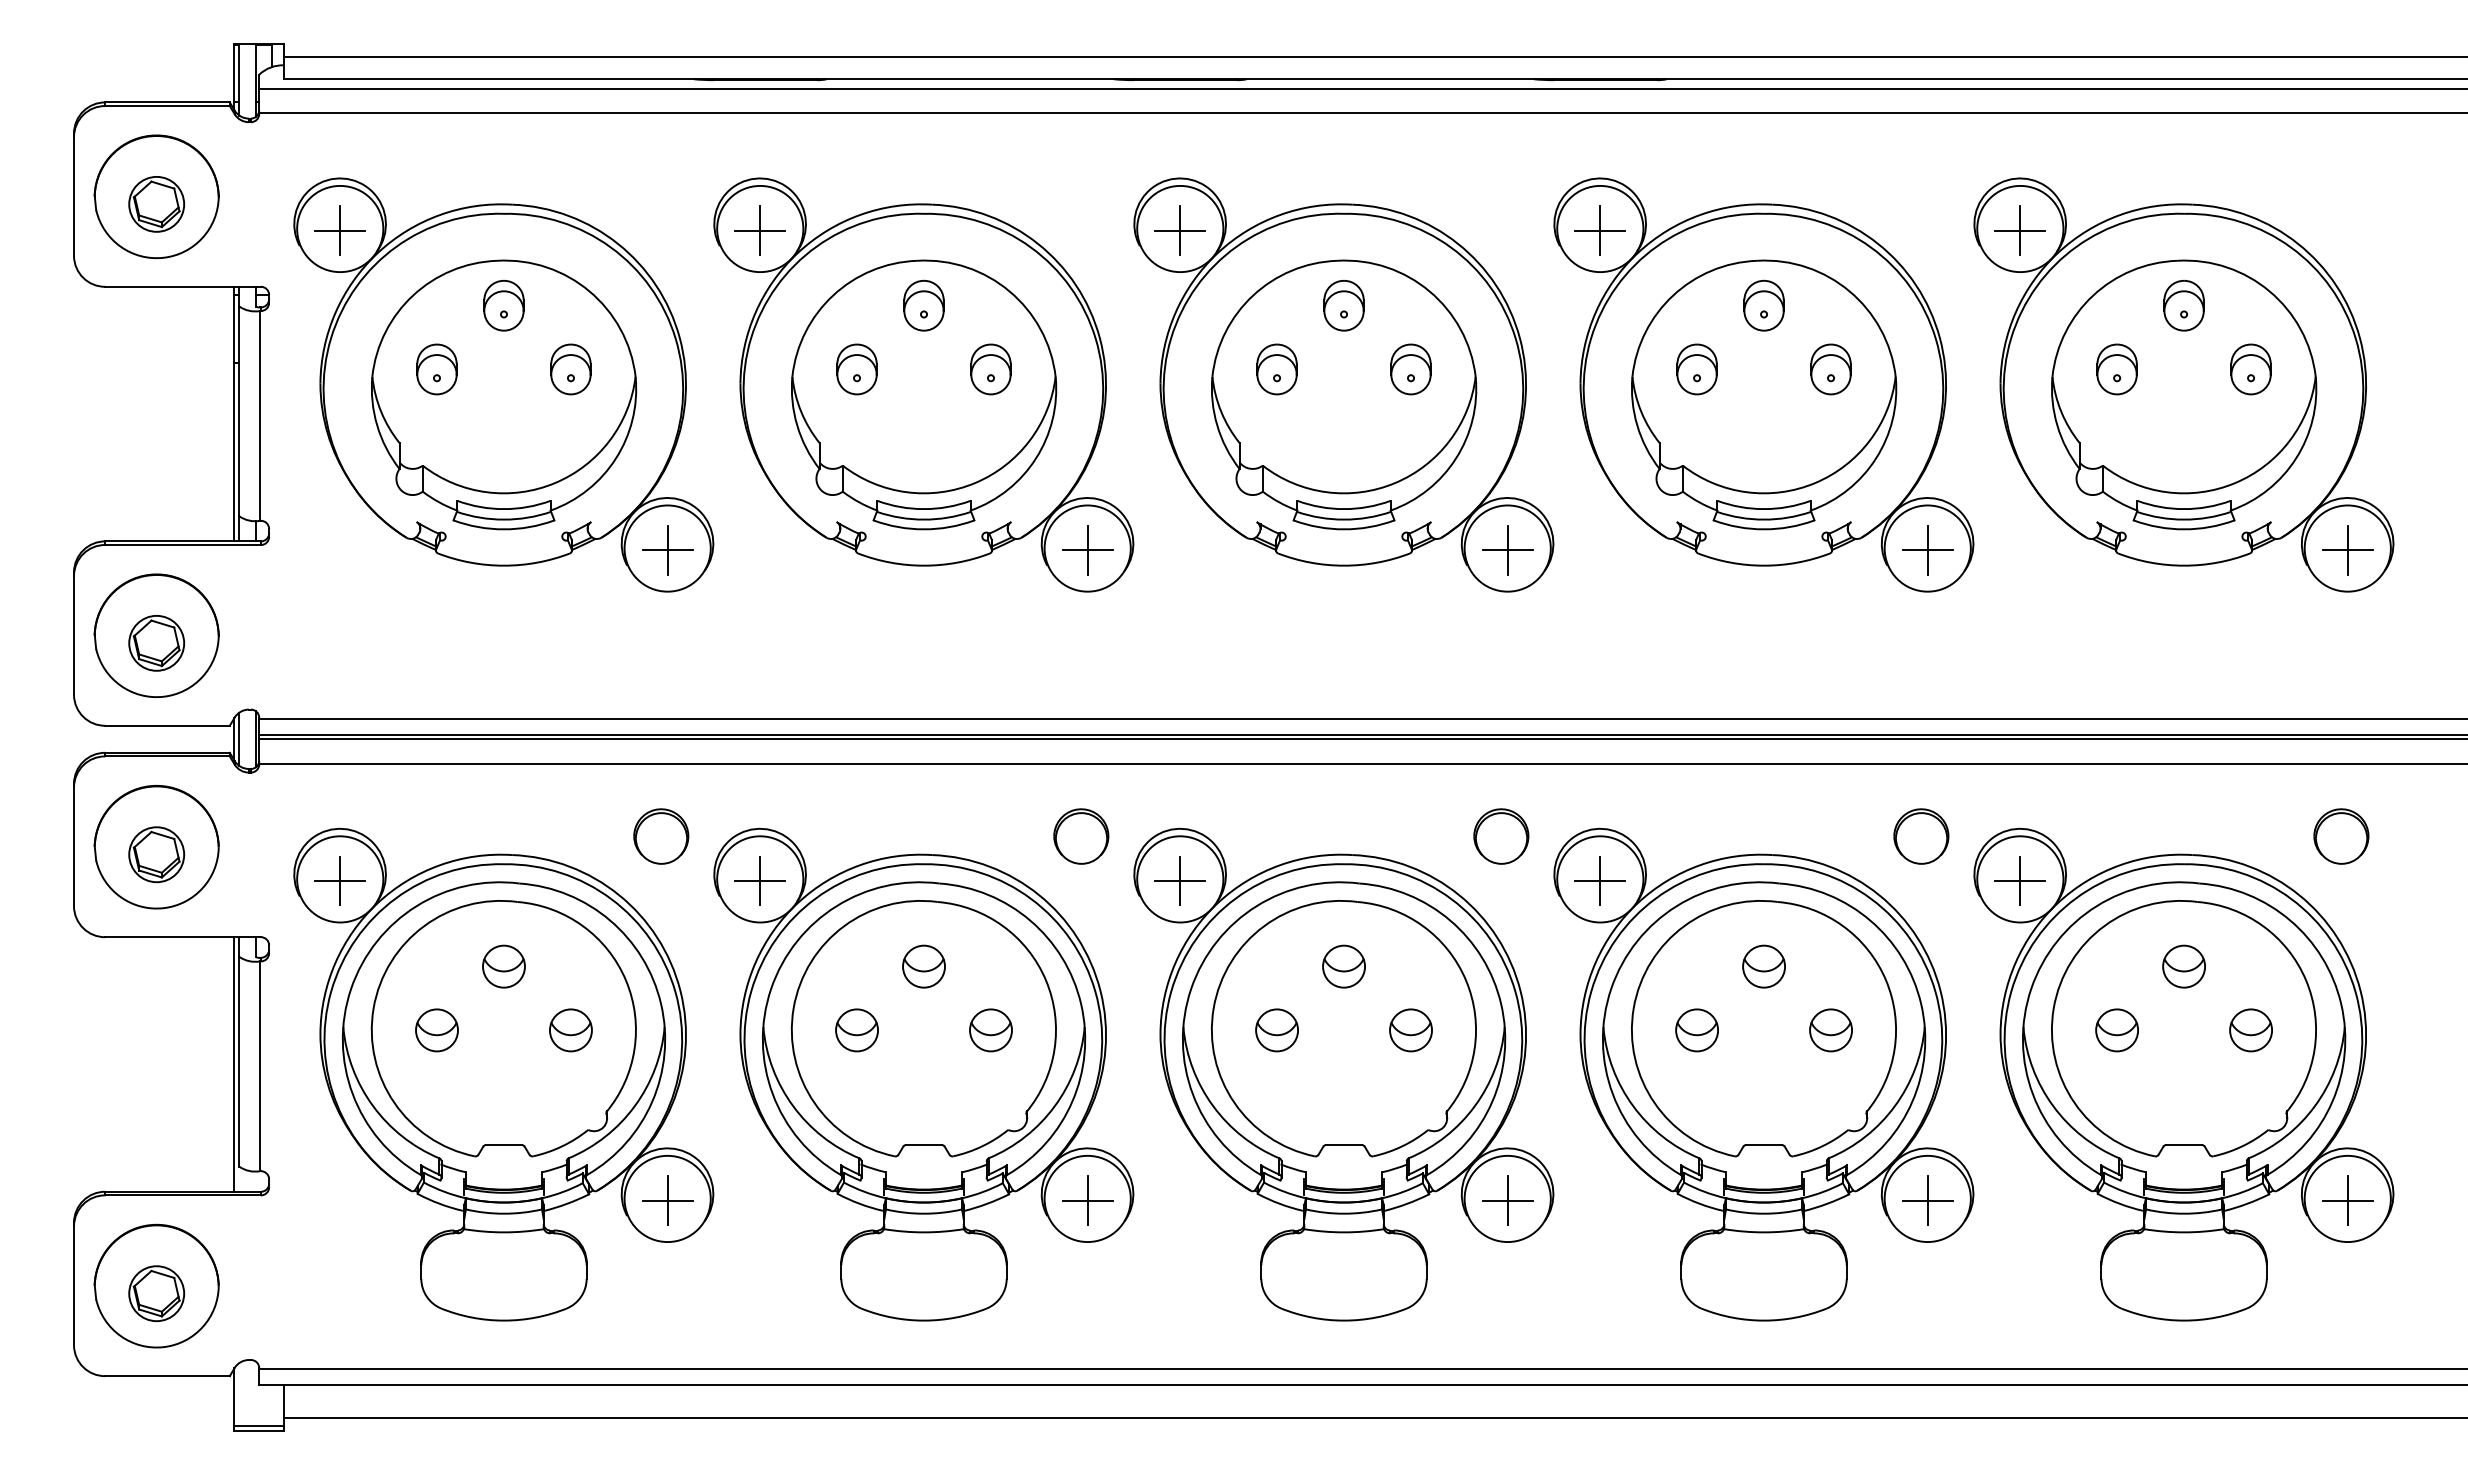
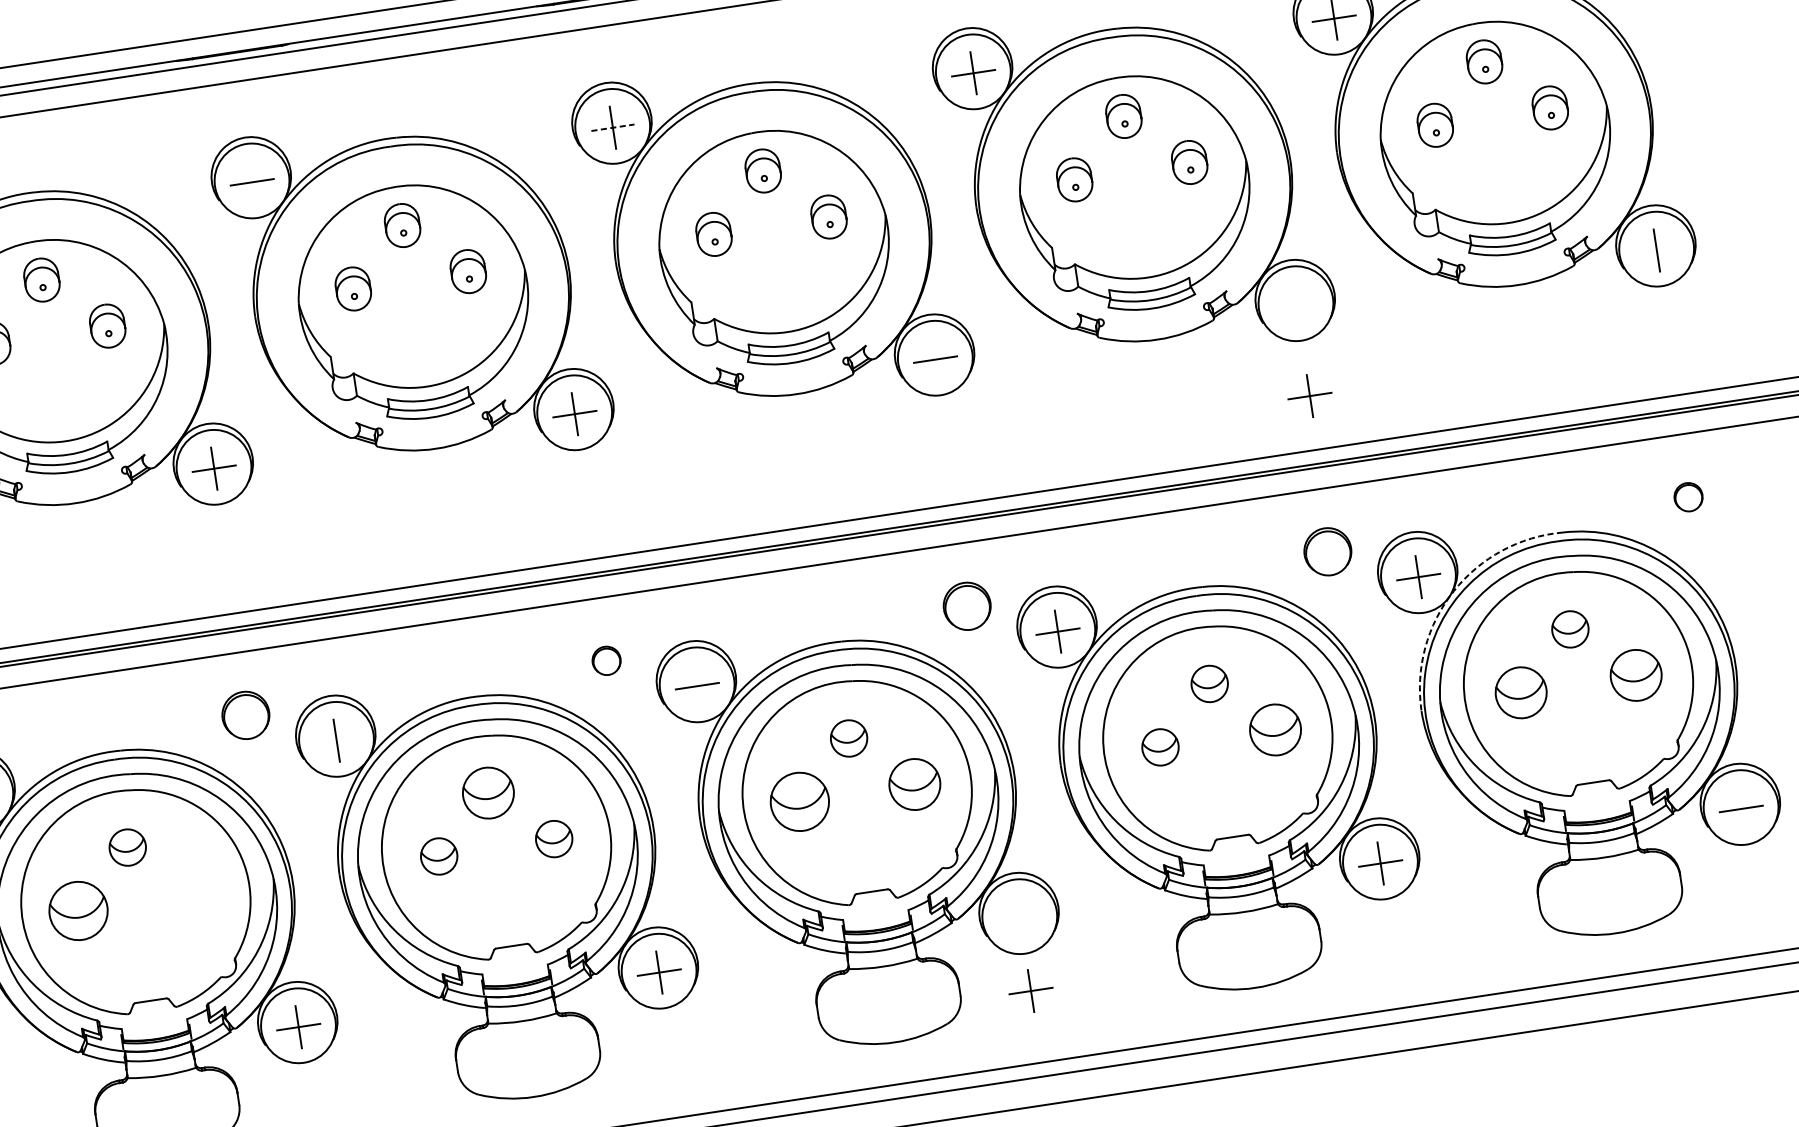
line: (760, 230) -> (252, 182), removed
line: (1180, 230) -> (613, 127), solid -> dashed
line: (1507, 549) -> (935, 359), removed
part: (1927, 550) -> (1309, 396), moved
line: (2347, 550) -> (1656, 250), removed
part: (1081, 836) -> (606, 660), size x0.6
part: (2341, 836) -> (1688, 497), size x0.6
line: (760, 880) -> (336, 740), removed
line: (1180, 880) -> (697, 685), removed
arc: (2057, 903) -> (1453, 591), solid -> dashed
part: (923, 966) -> (487, 792), size x1.4
part: (436, 1030) -> (78, 911), size x1.6
part: (570, 1030) -> (193, 893), removed
part: (1276, 1030) -> (799, 802), size x1.6
part: (1410, 1030) -> (914, 784), size x1.4
part: (1830, 1030) -> (1275, 730), size x1.4
part: (2116, 1030) -> (1520, 693), size x1.4
part: (2250, 1030) -> (1635, 675), size x1.4
part: (1507, 1200) -> (1030, 991), moved
line: (2347, 1200) -> (1741, 808), removed

